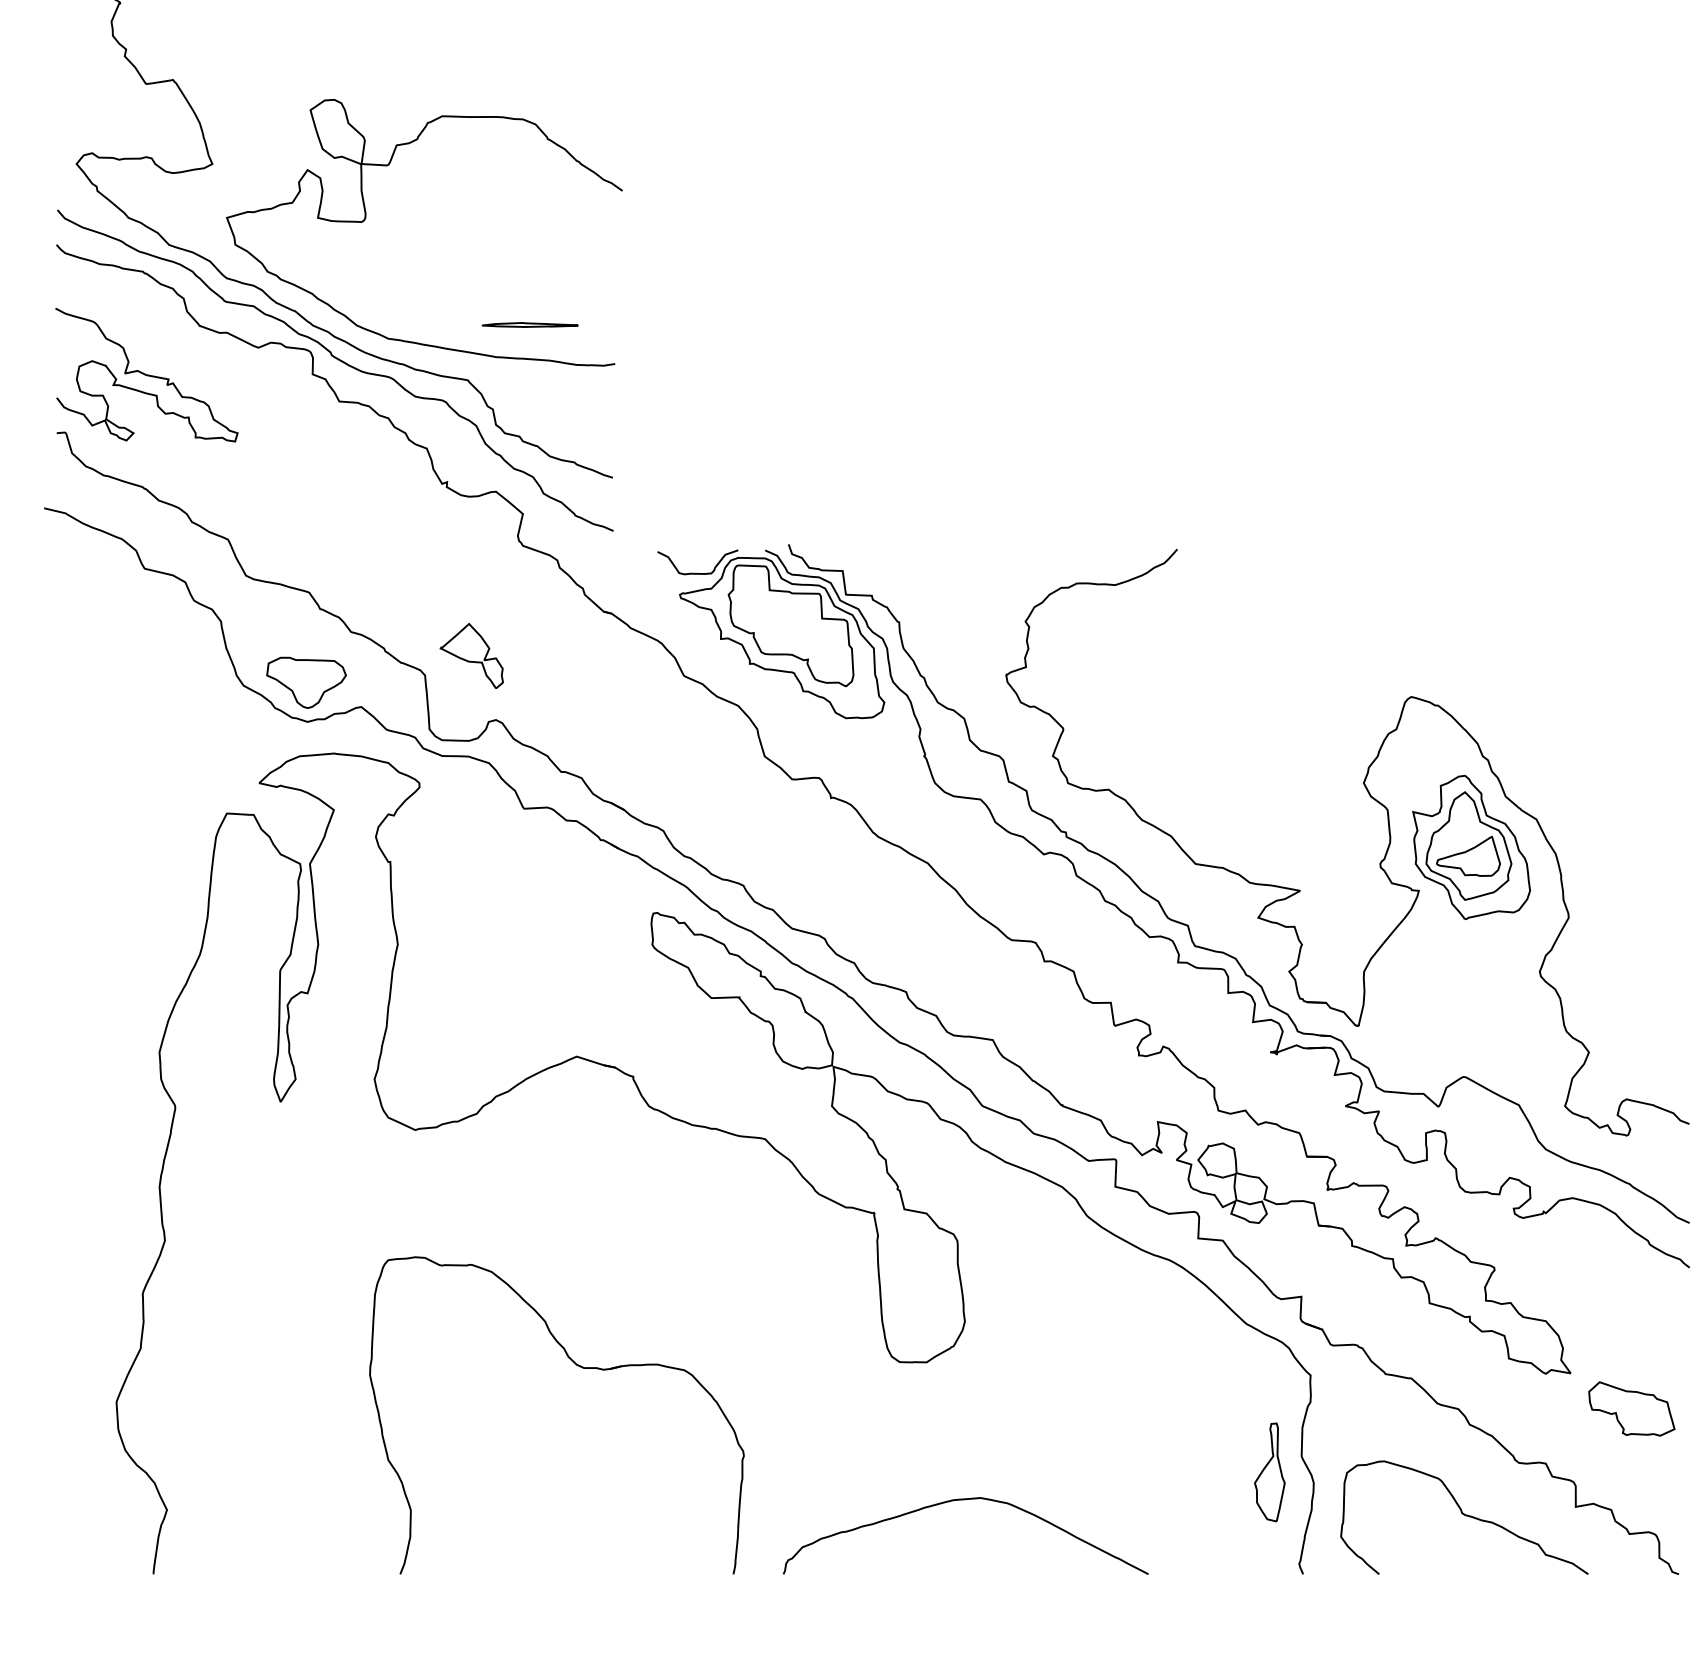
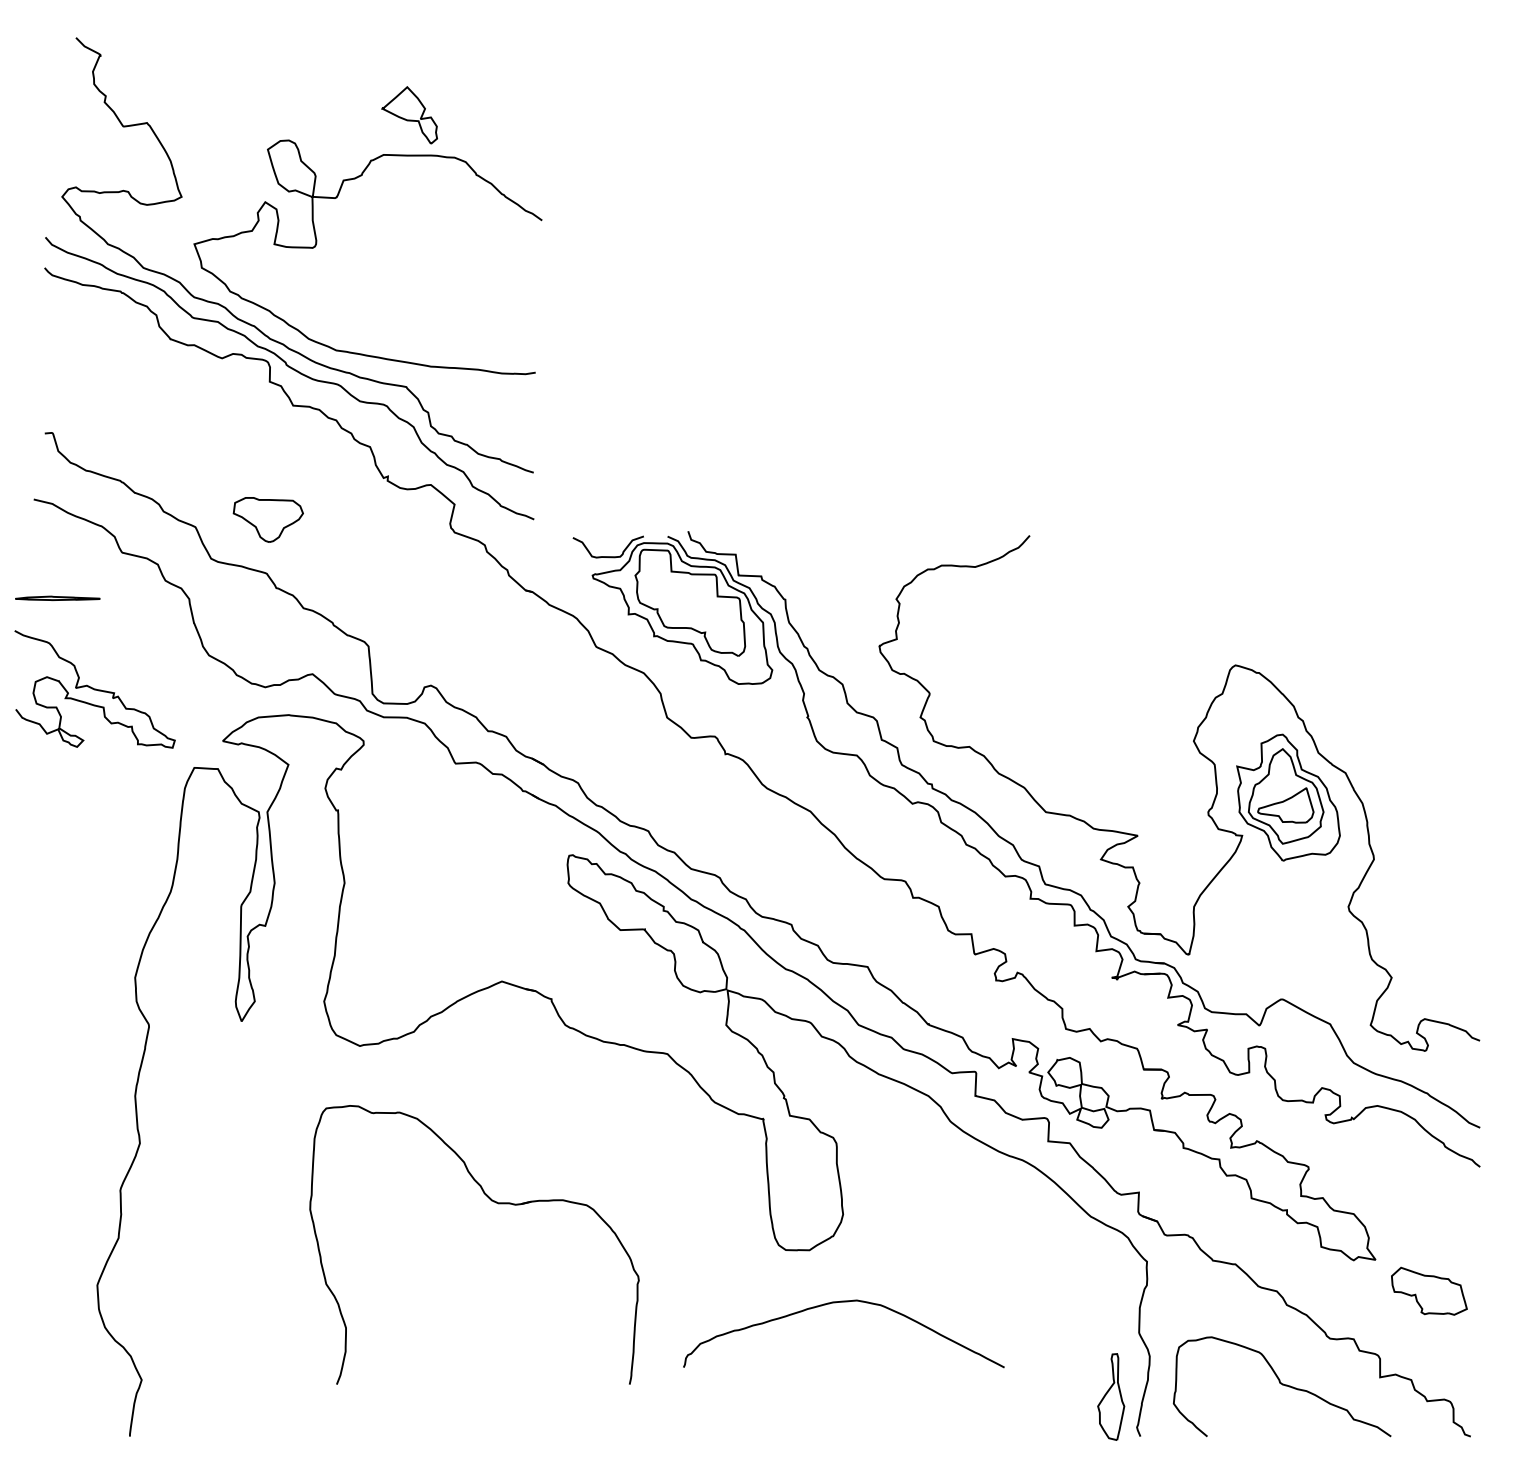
part: (529, 323) -> (57, 597), moved
curve: (146, 375) -> (94, 689), moved
part: (471, 656) -> (409, 115), moved
part: (305, 682) -> (267, 519), moved
part: (578, 1367) -> (493, 1202), moved
part: (1270, 1471) -> (1111, 1396), moved
curve: (965, 1500) -> (843, 1302), moved

